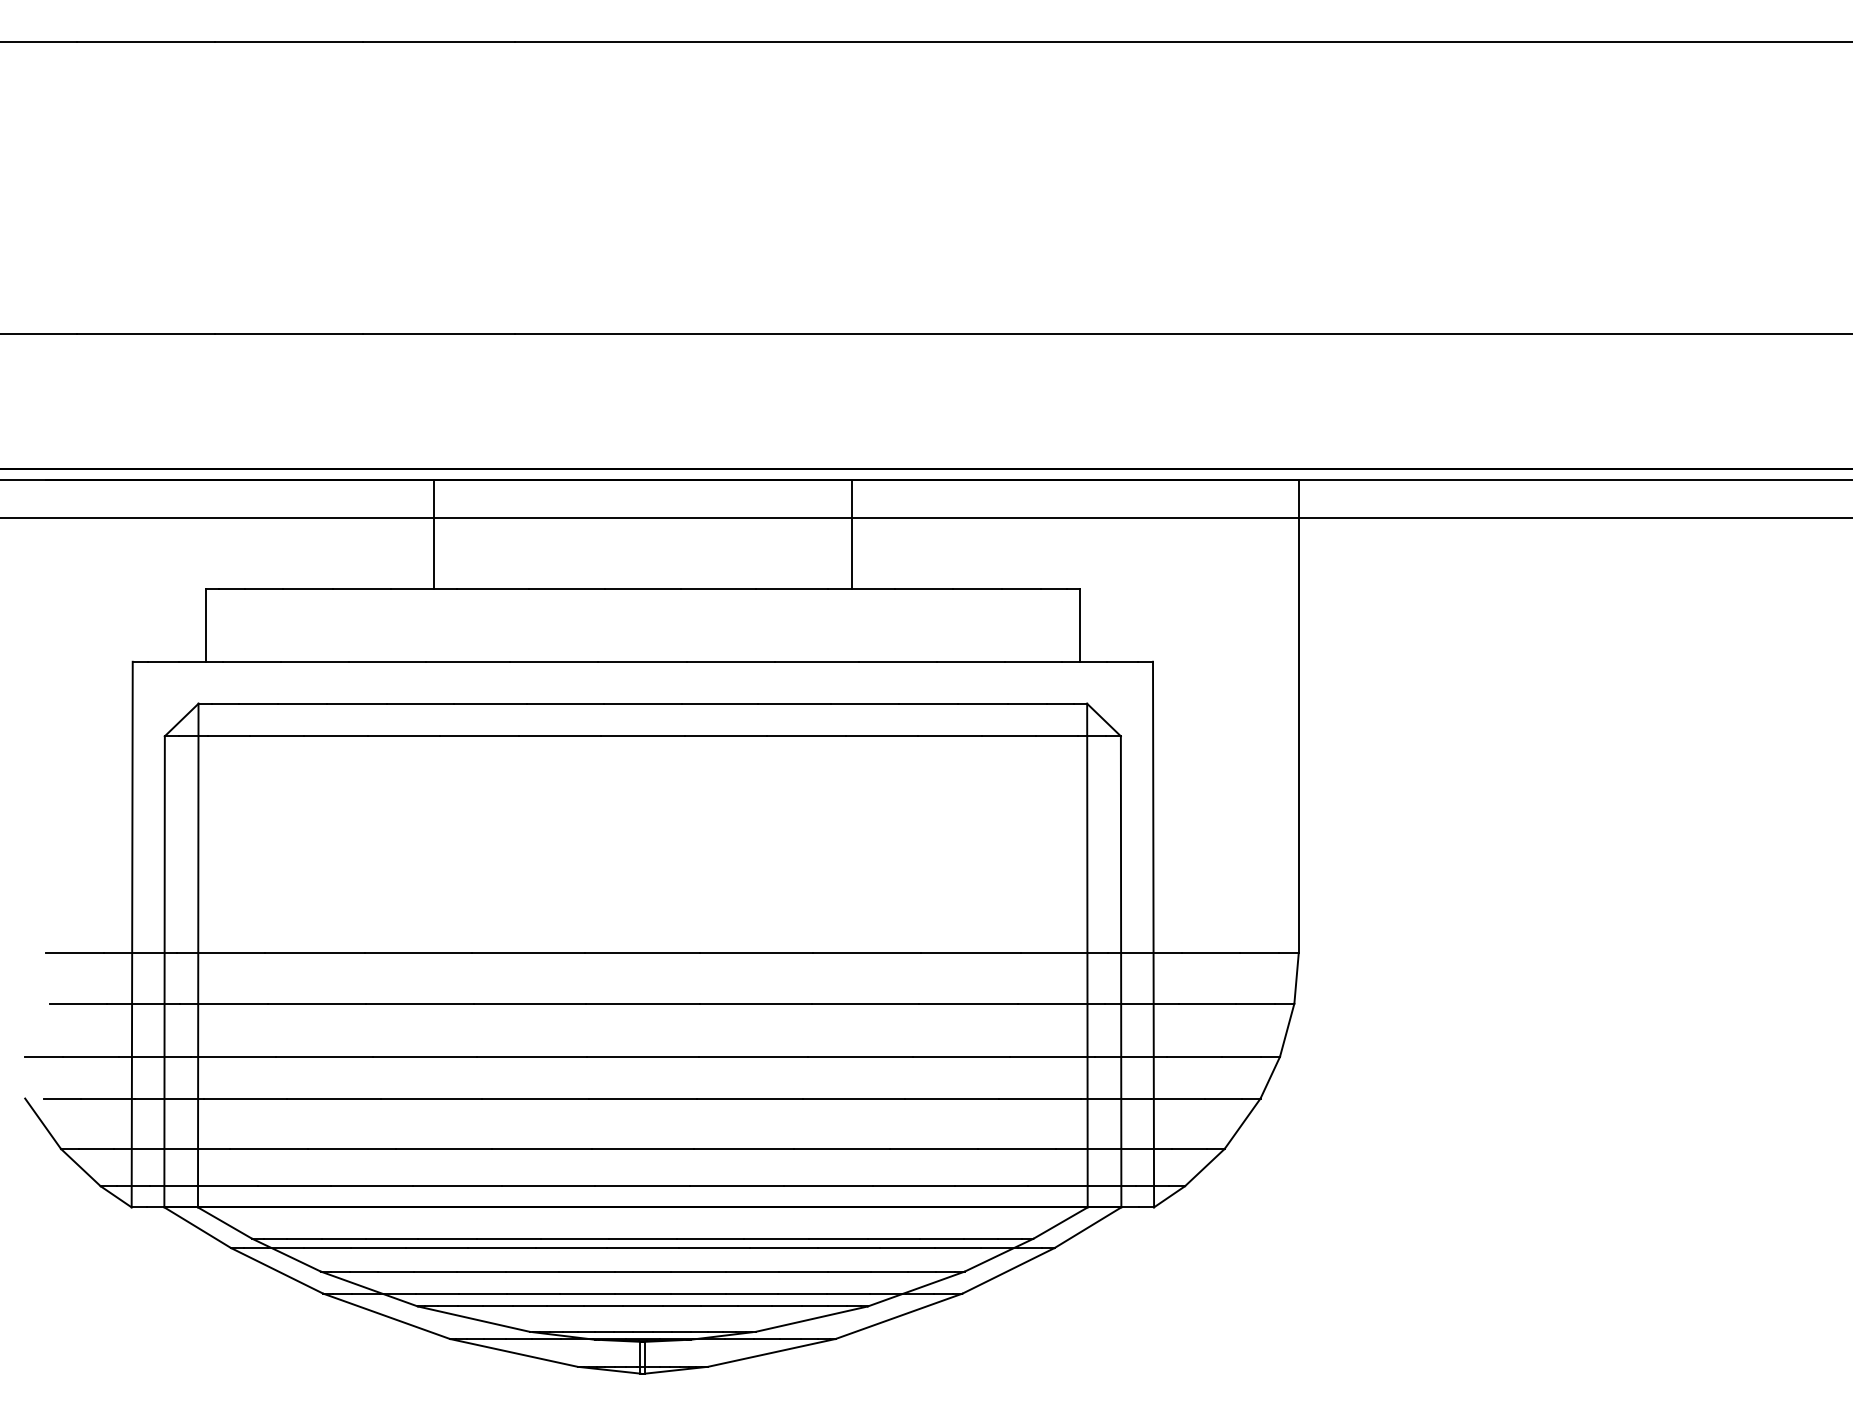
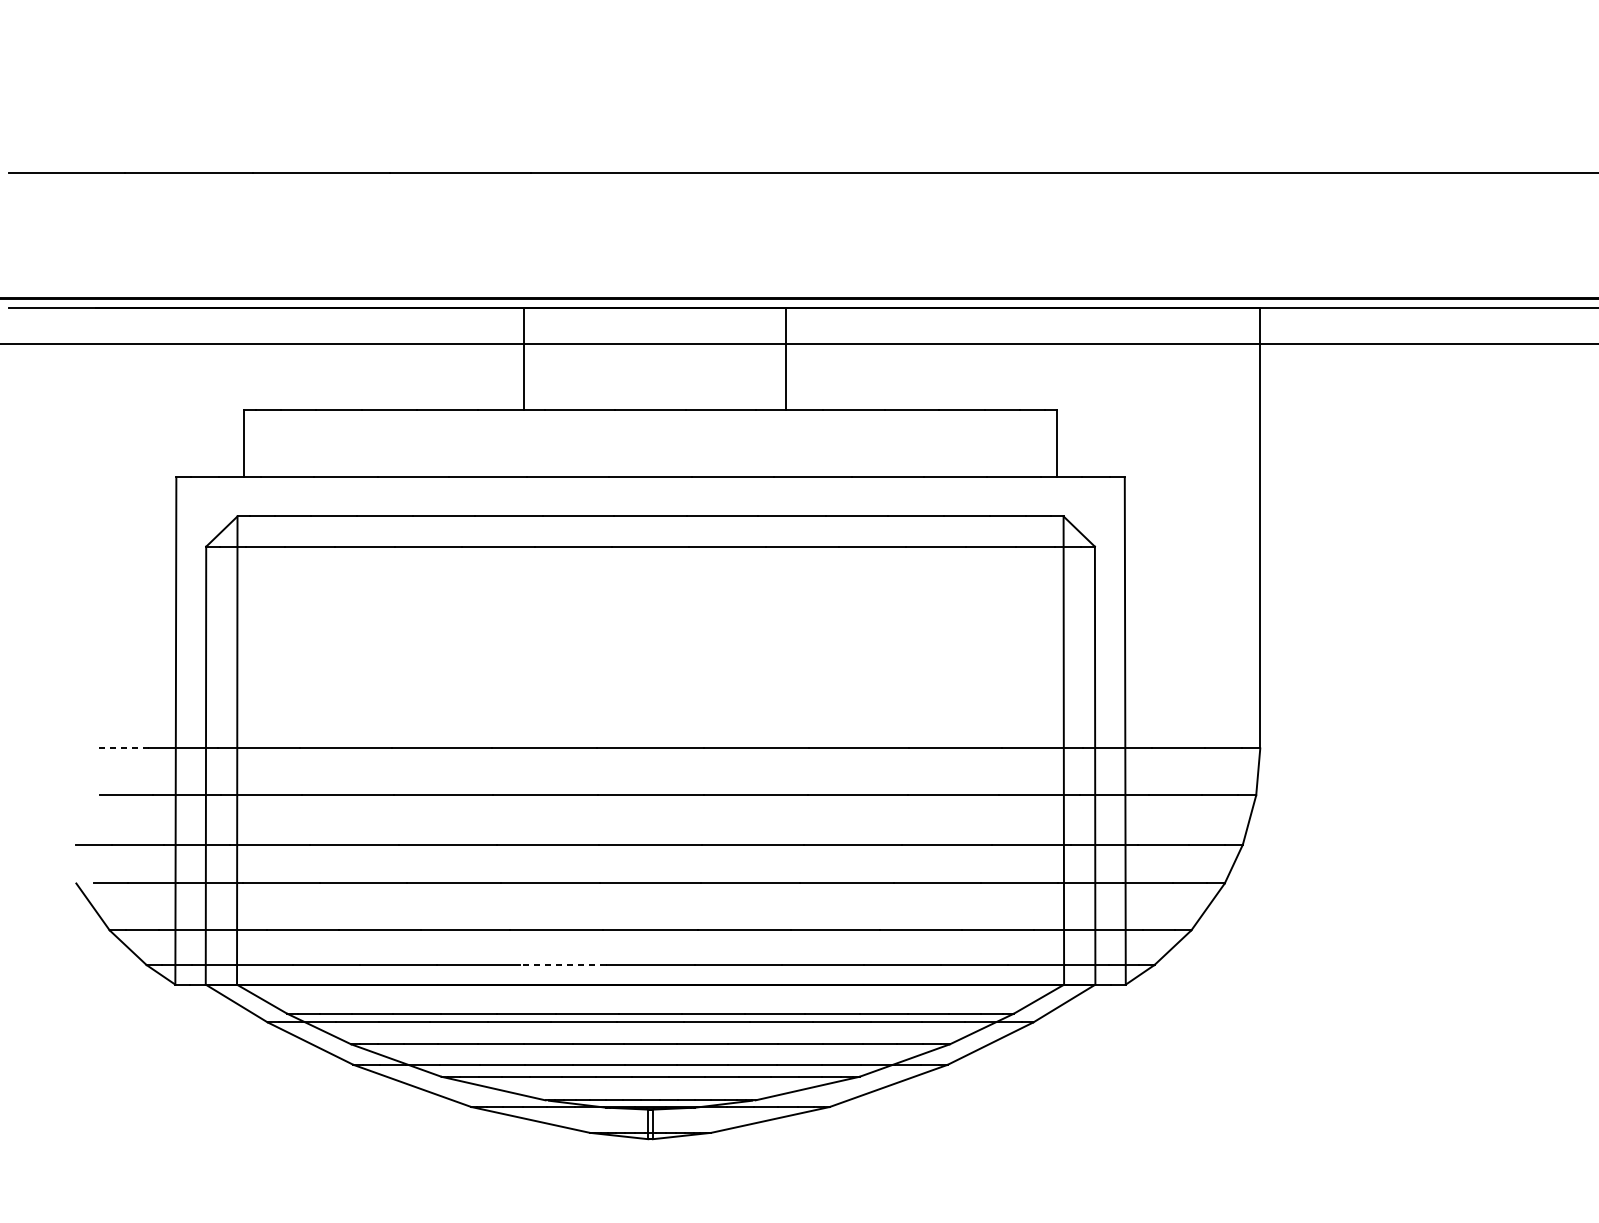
line: (434, 533) -> (524, 358), moved
line: (851, 533) -> (785, 358), moved
line: (74, 953) -> (122, 748), solid -> dashed
line: (548, 1186) -> (562, 965), solid -> dashed

